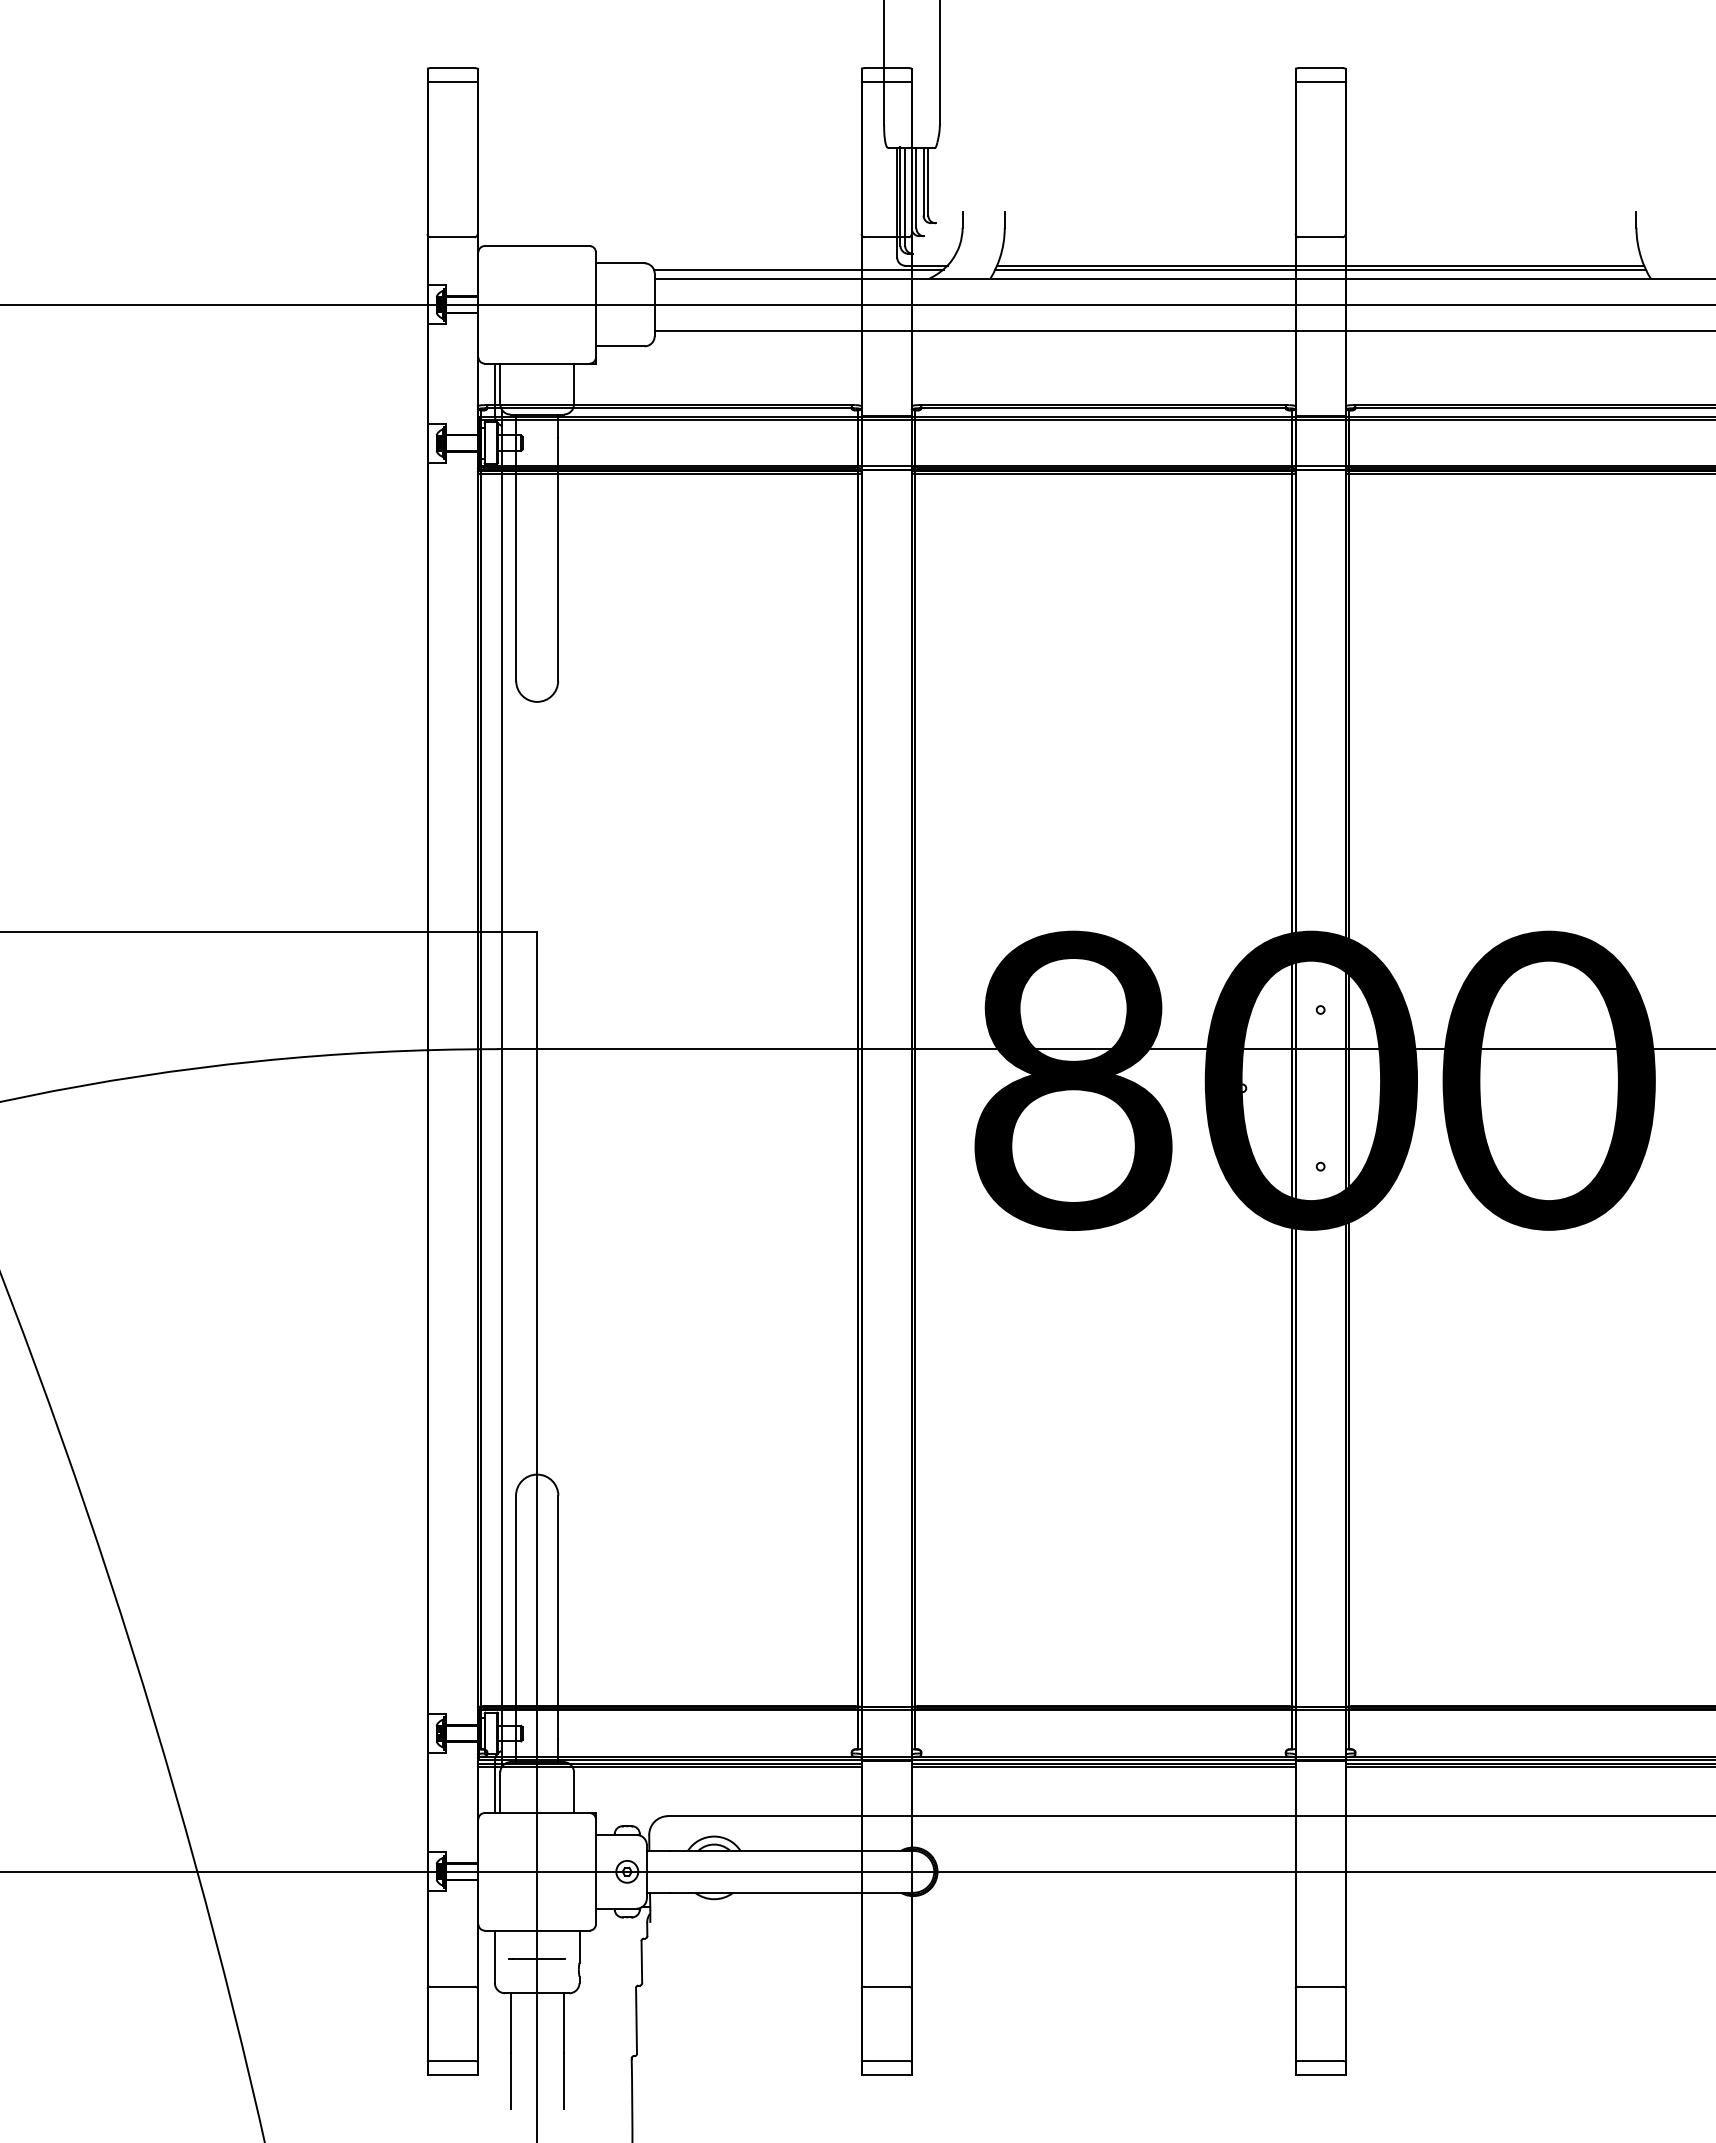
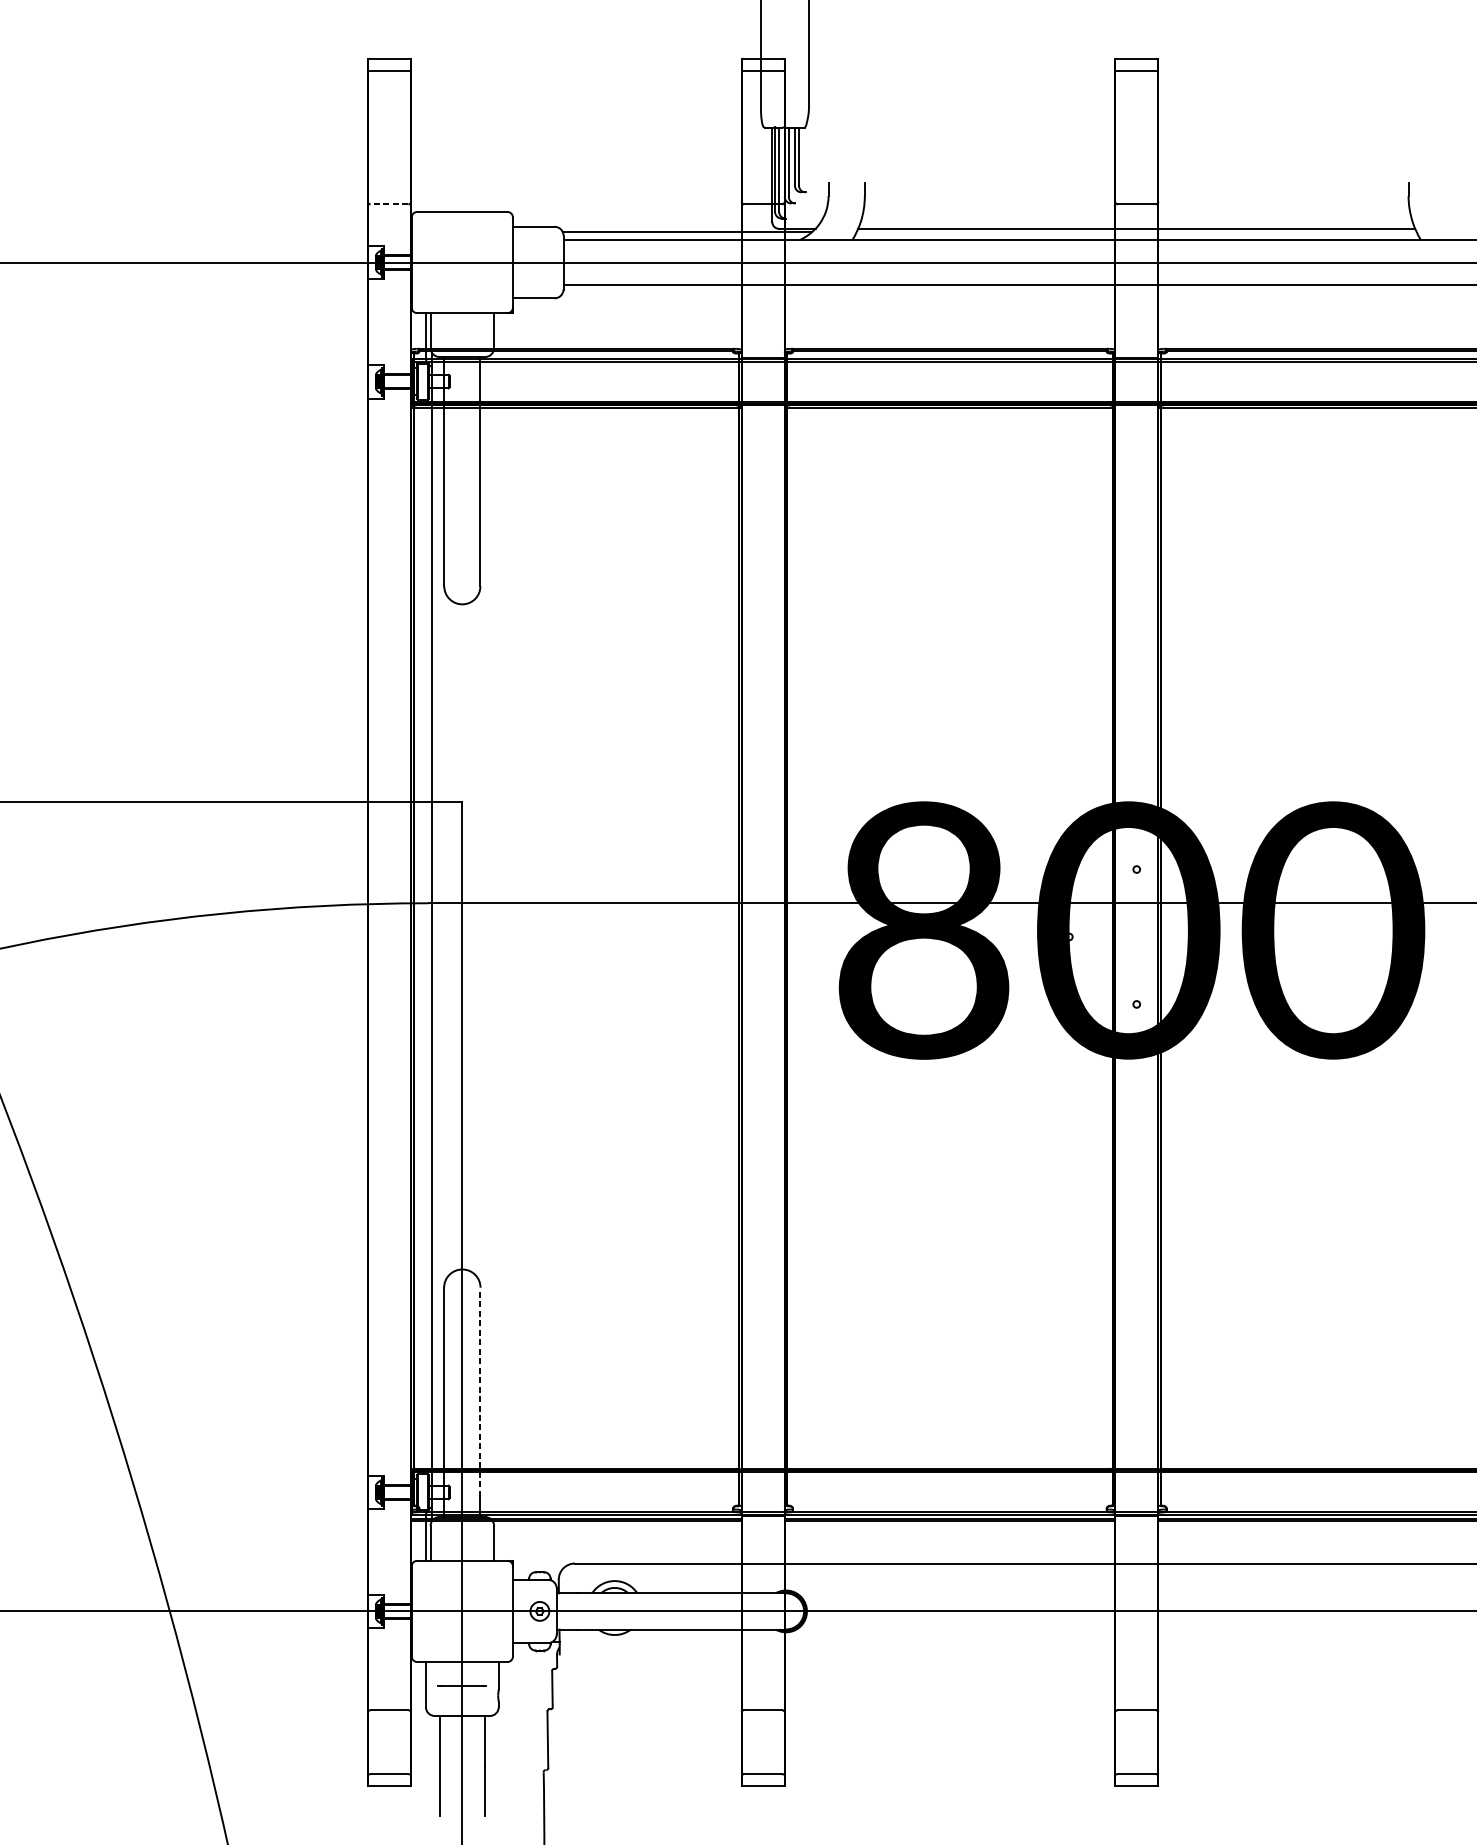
line: (452, 237) -> (389, 204), solid -> dashed
line: (1320, 269) -> (1136, 232), removed
line: (558, 1616) -> (480, 1391), solid -> dashed

